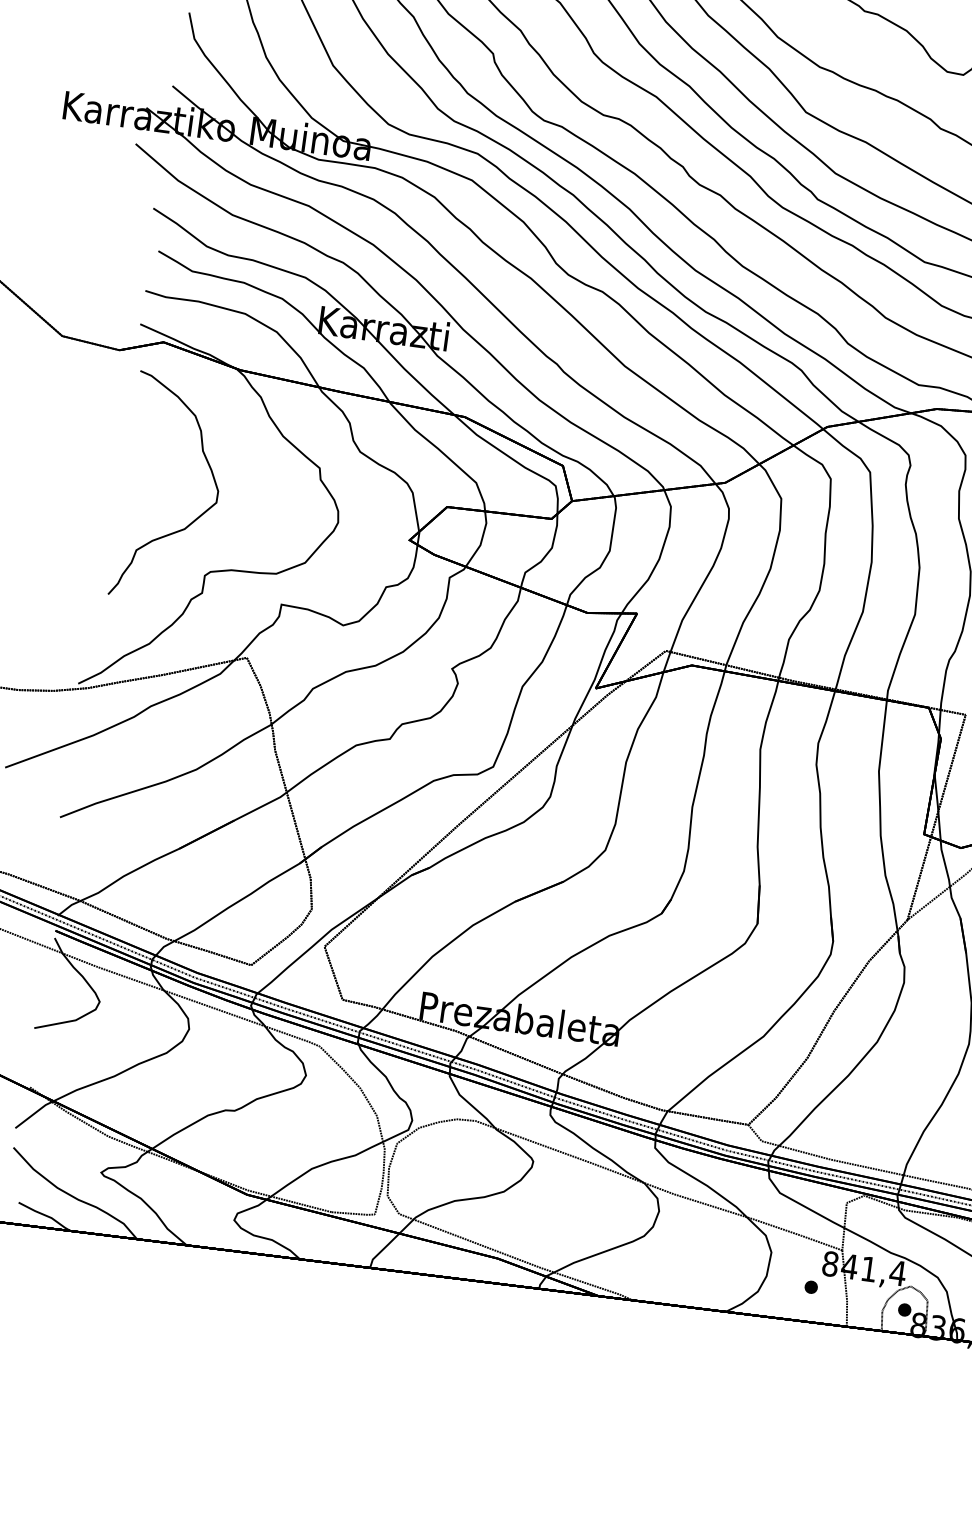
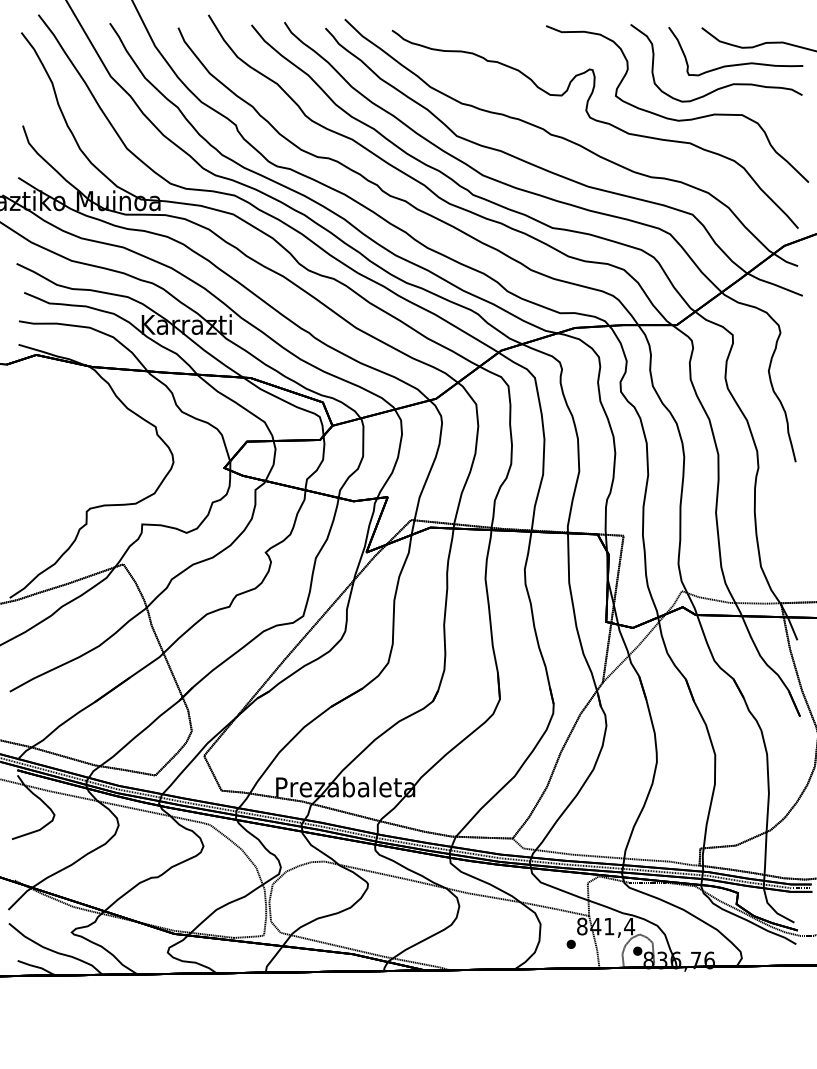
curve: (193, 519) -> (73, 474), removed

